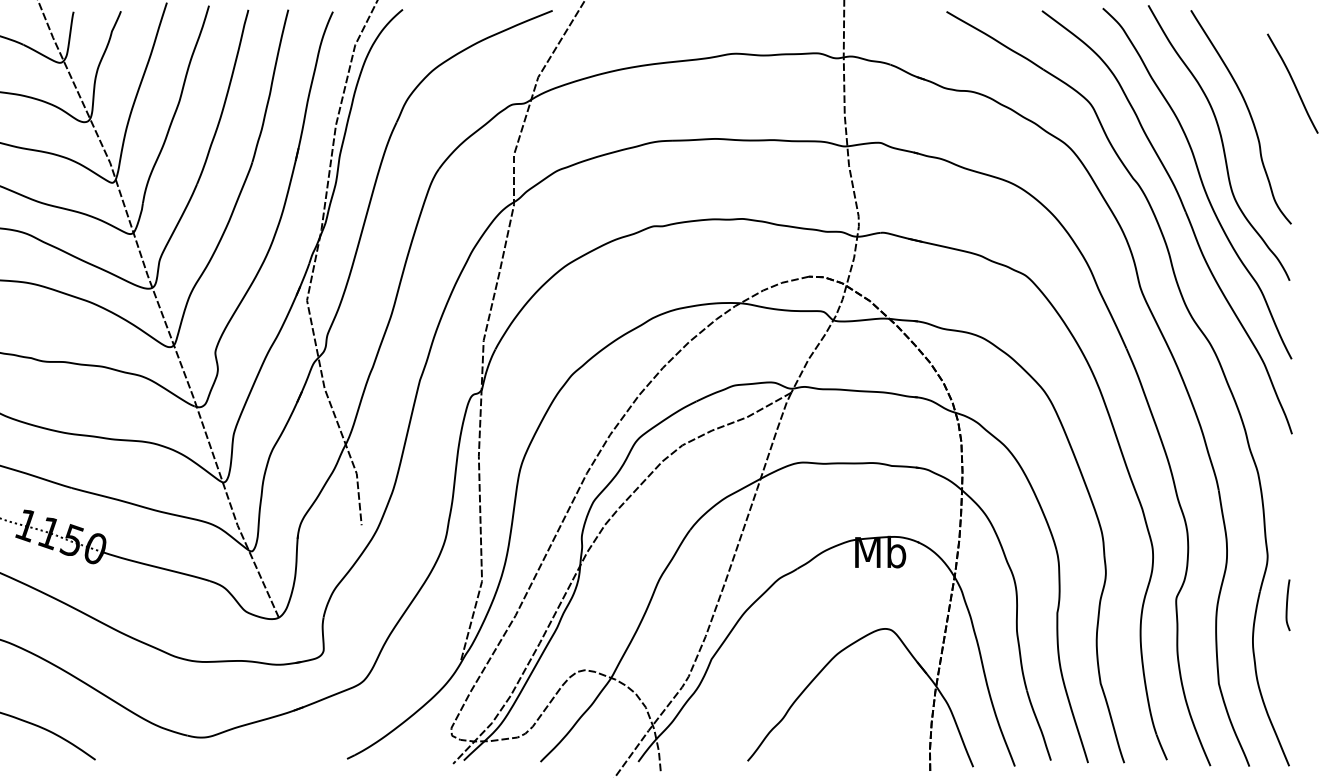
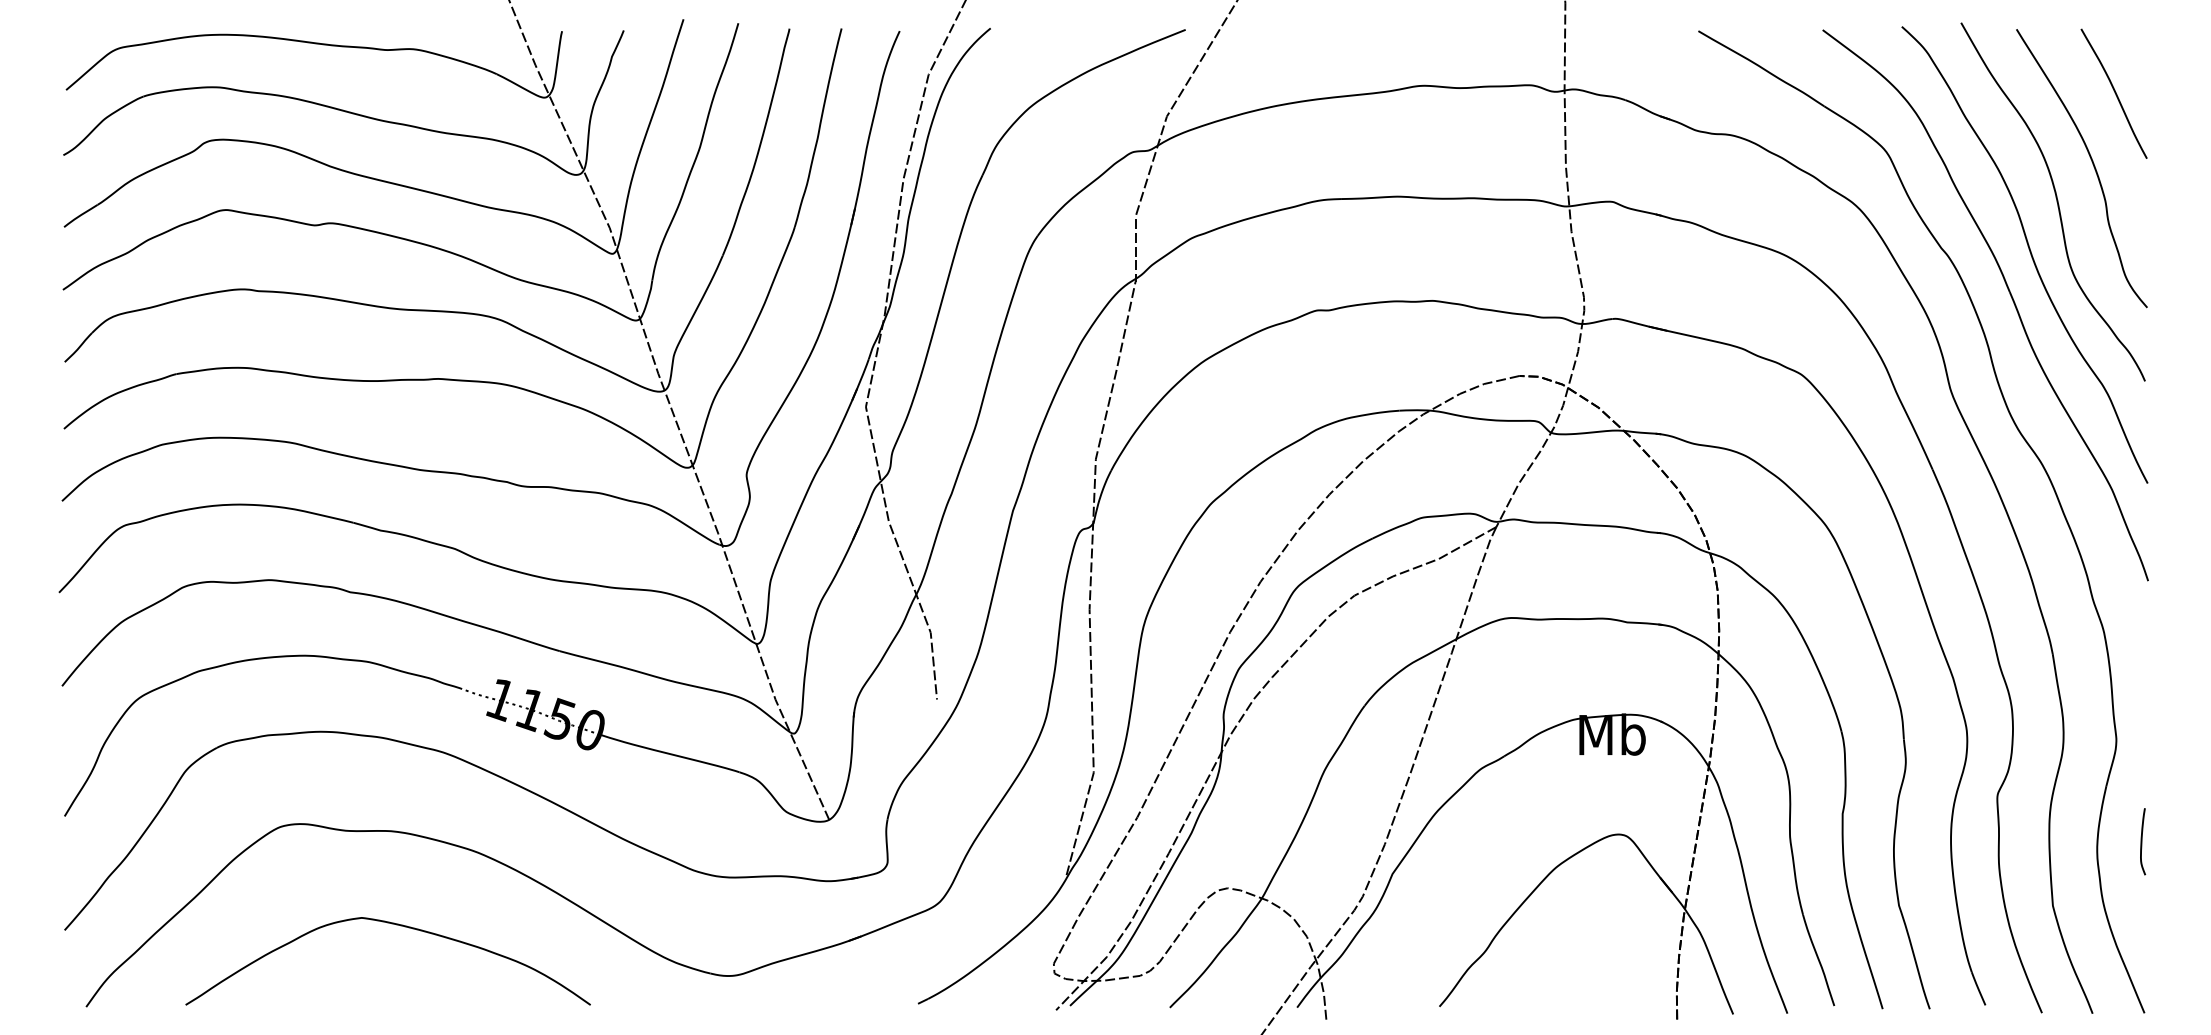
curve: (1293, 83) -> (2114, 93), moved
curve: (1287, 605) -> (2142, 841), moved

